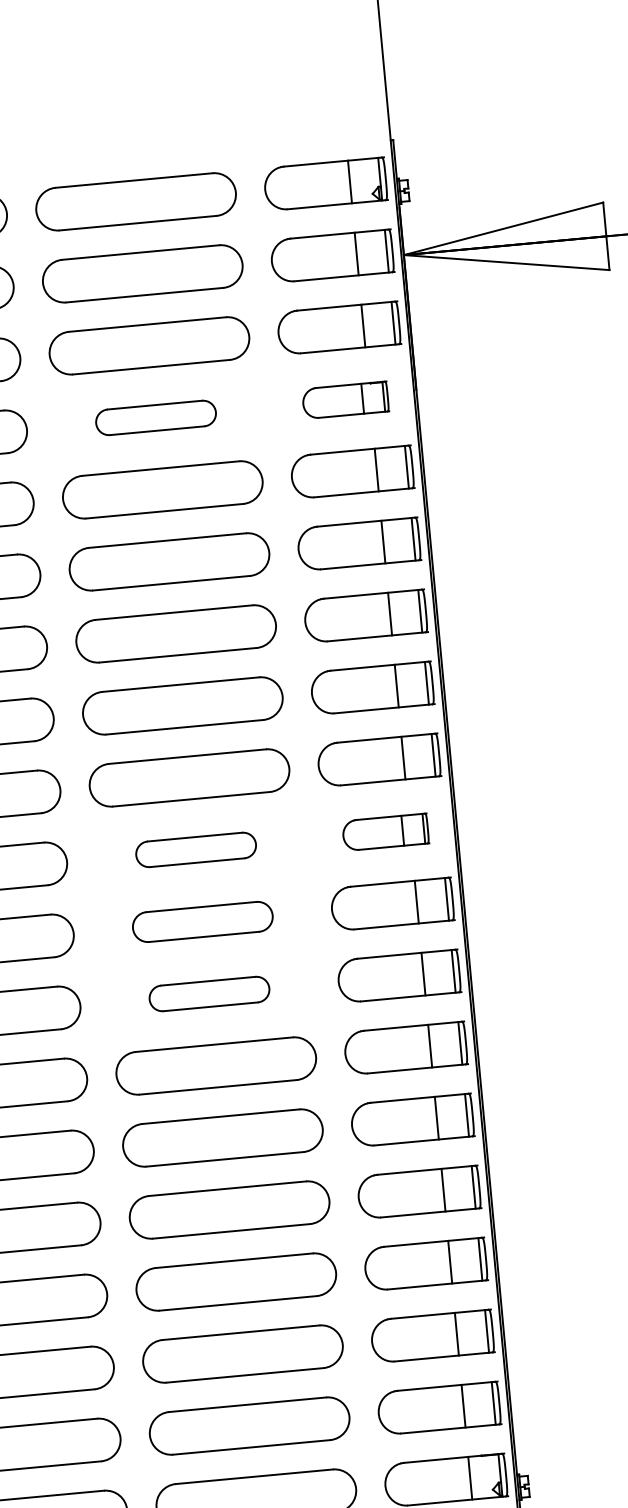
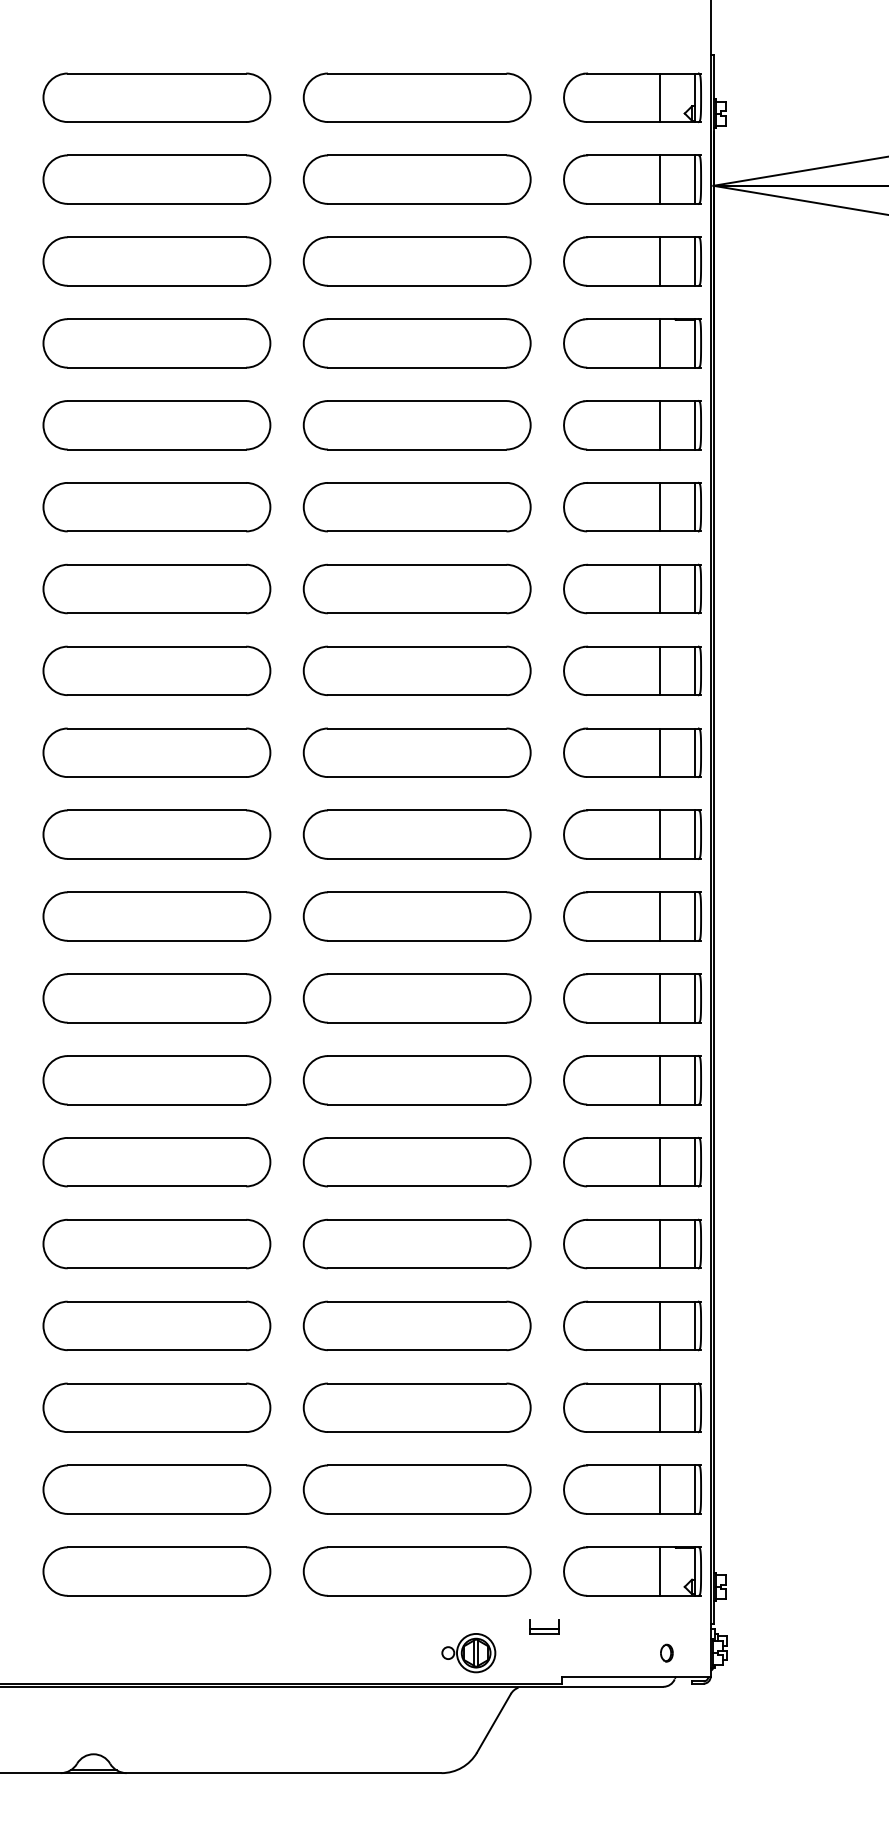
part: (345, 400) -> (632, 343), size x1.43
part: (155, 418) -> (416, 343), size x1.67
part: (385, 832) -> (632, 834), size x1.43
part: (195, 849) -> (416, 834), size x1.67
part: (202, 922) -> (416, 916), size x1.43
part: (208, 994) -> (416, 998), size x1.67

